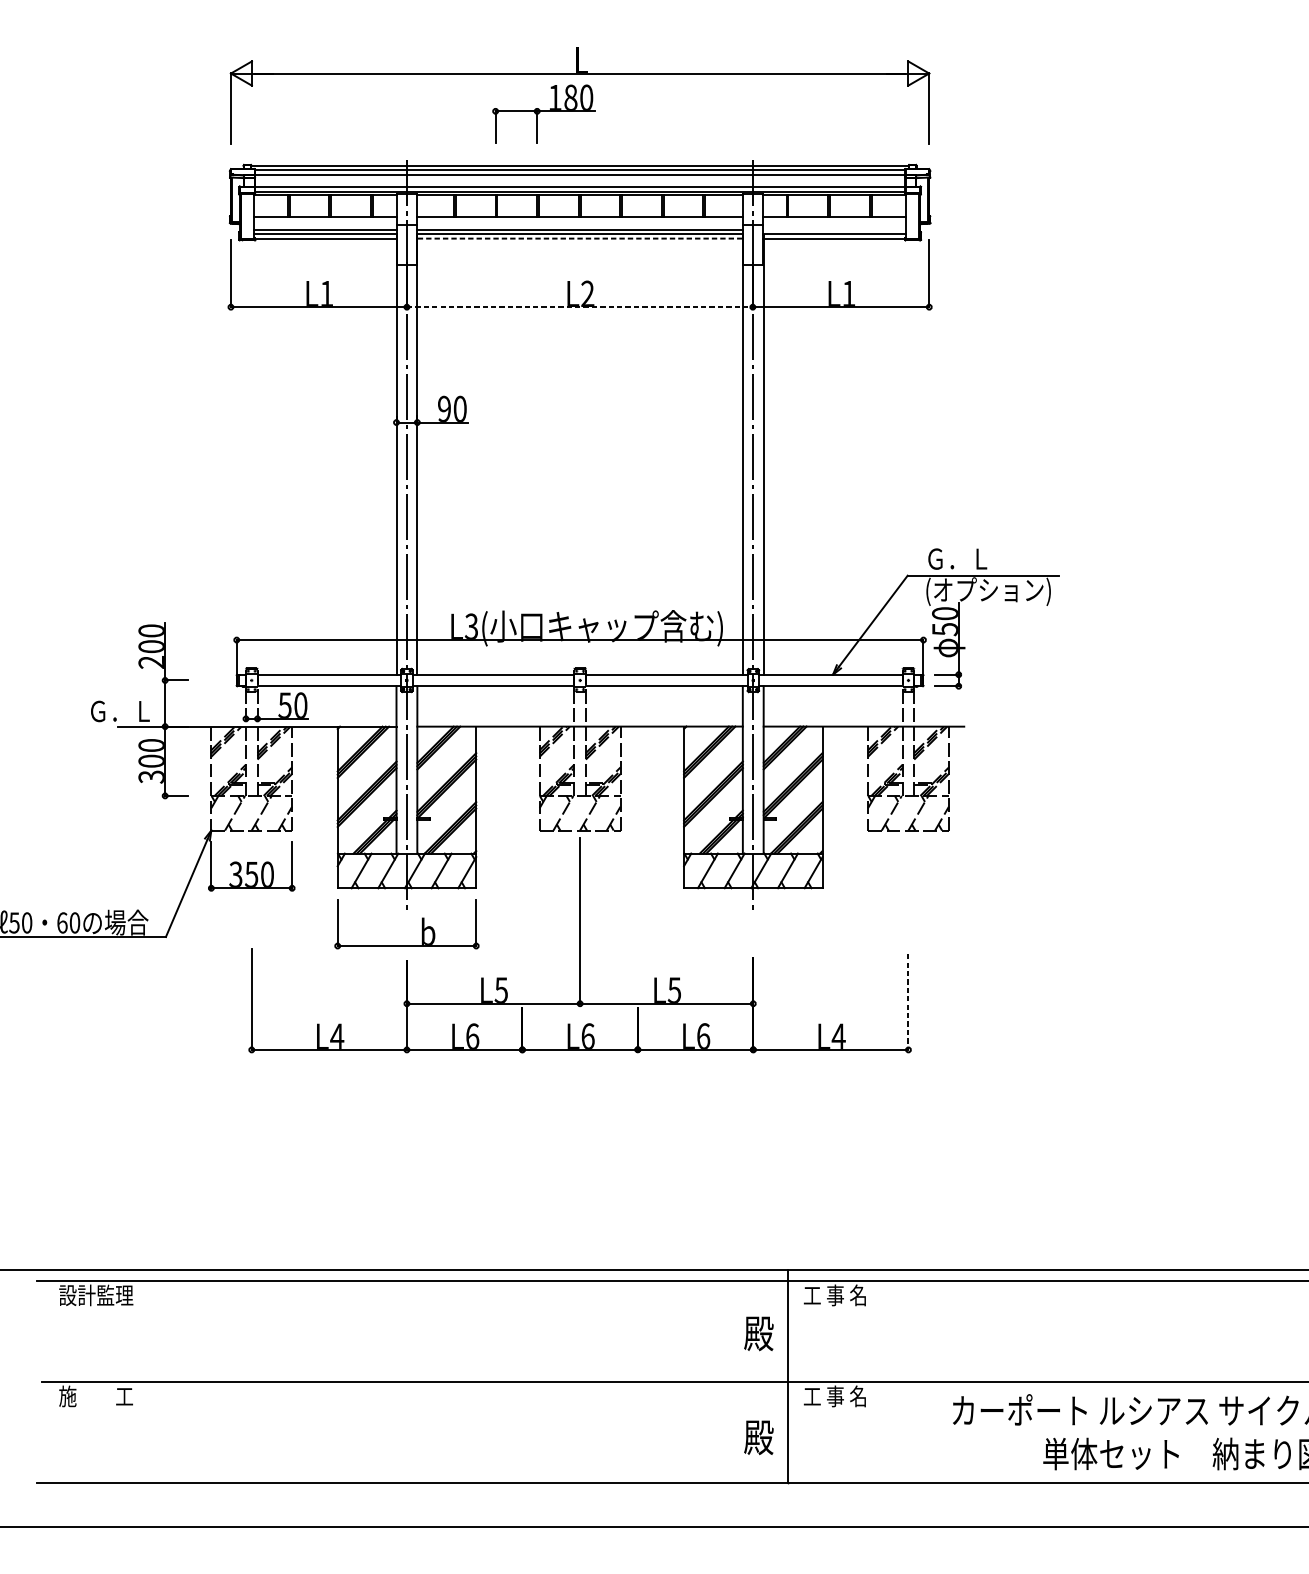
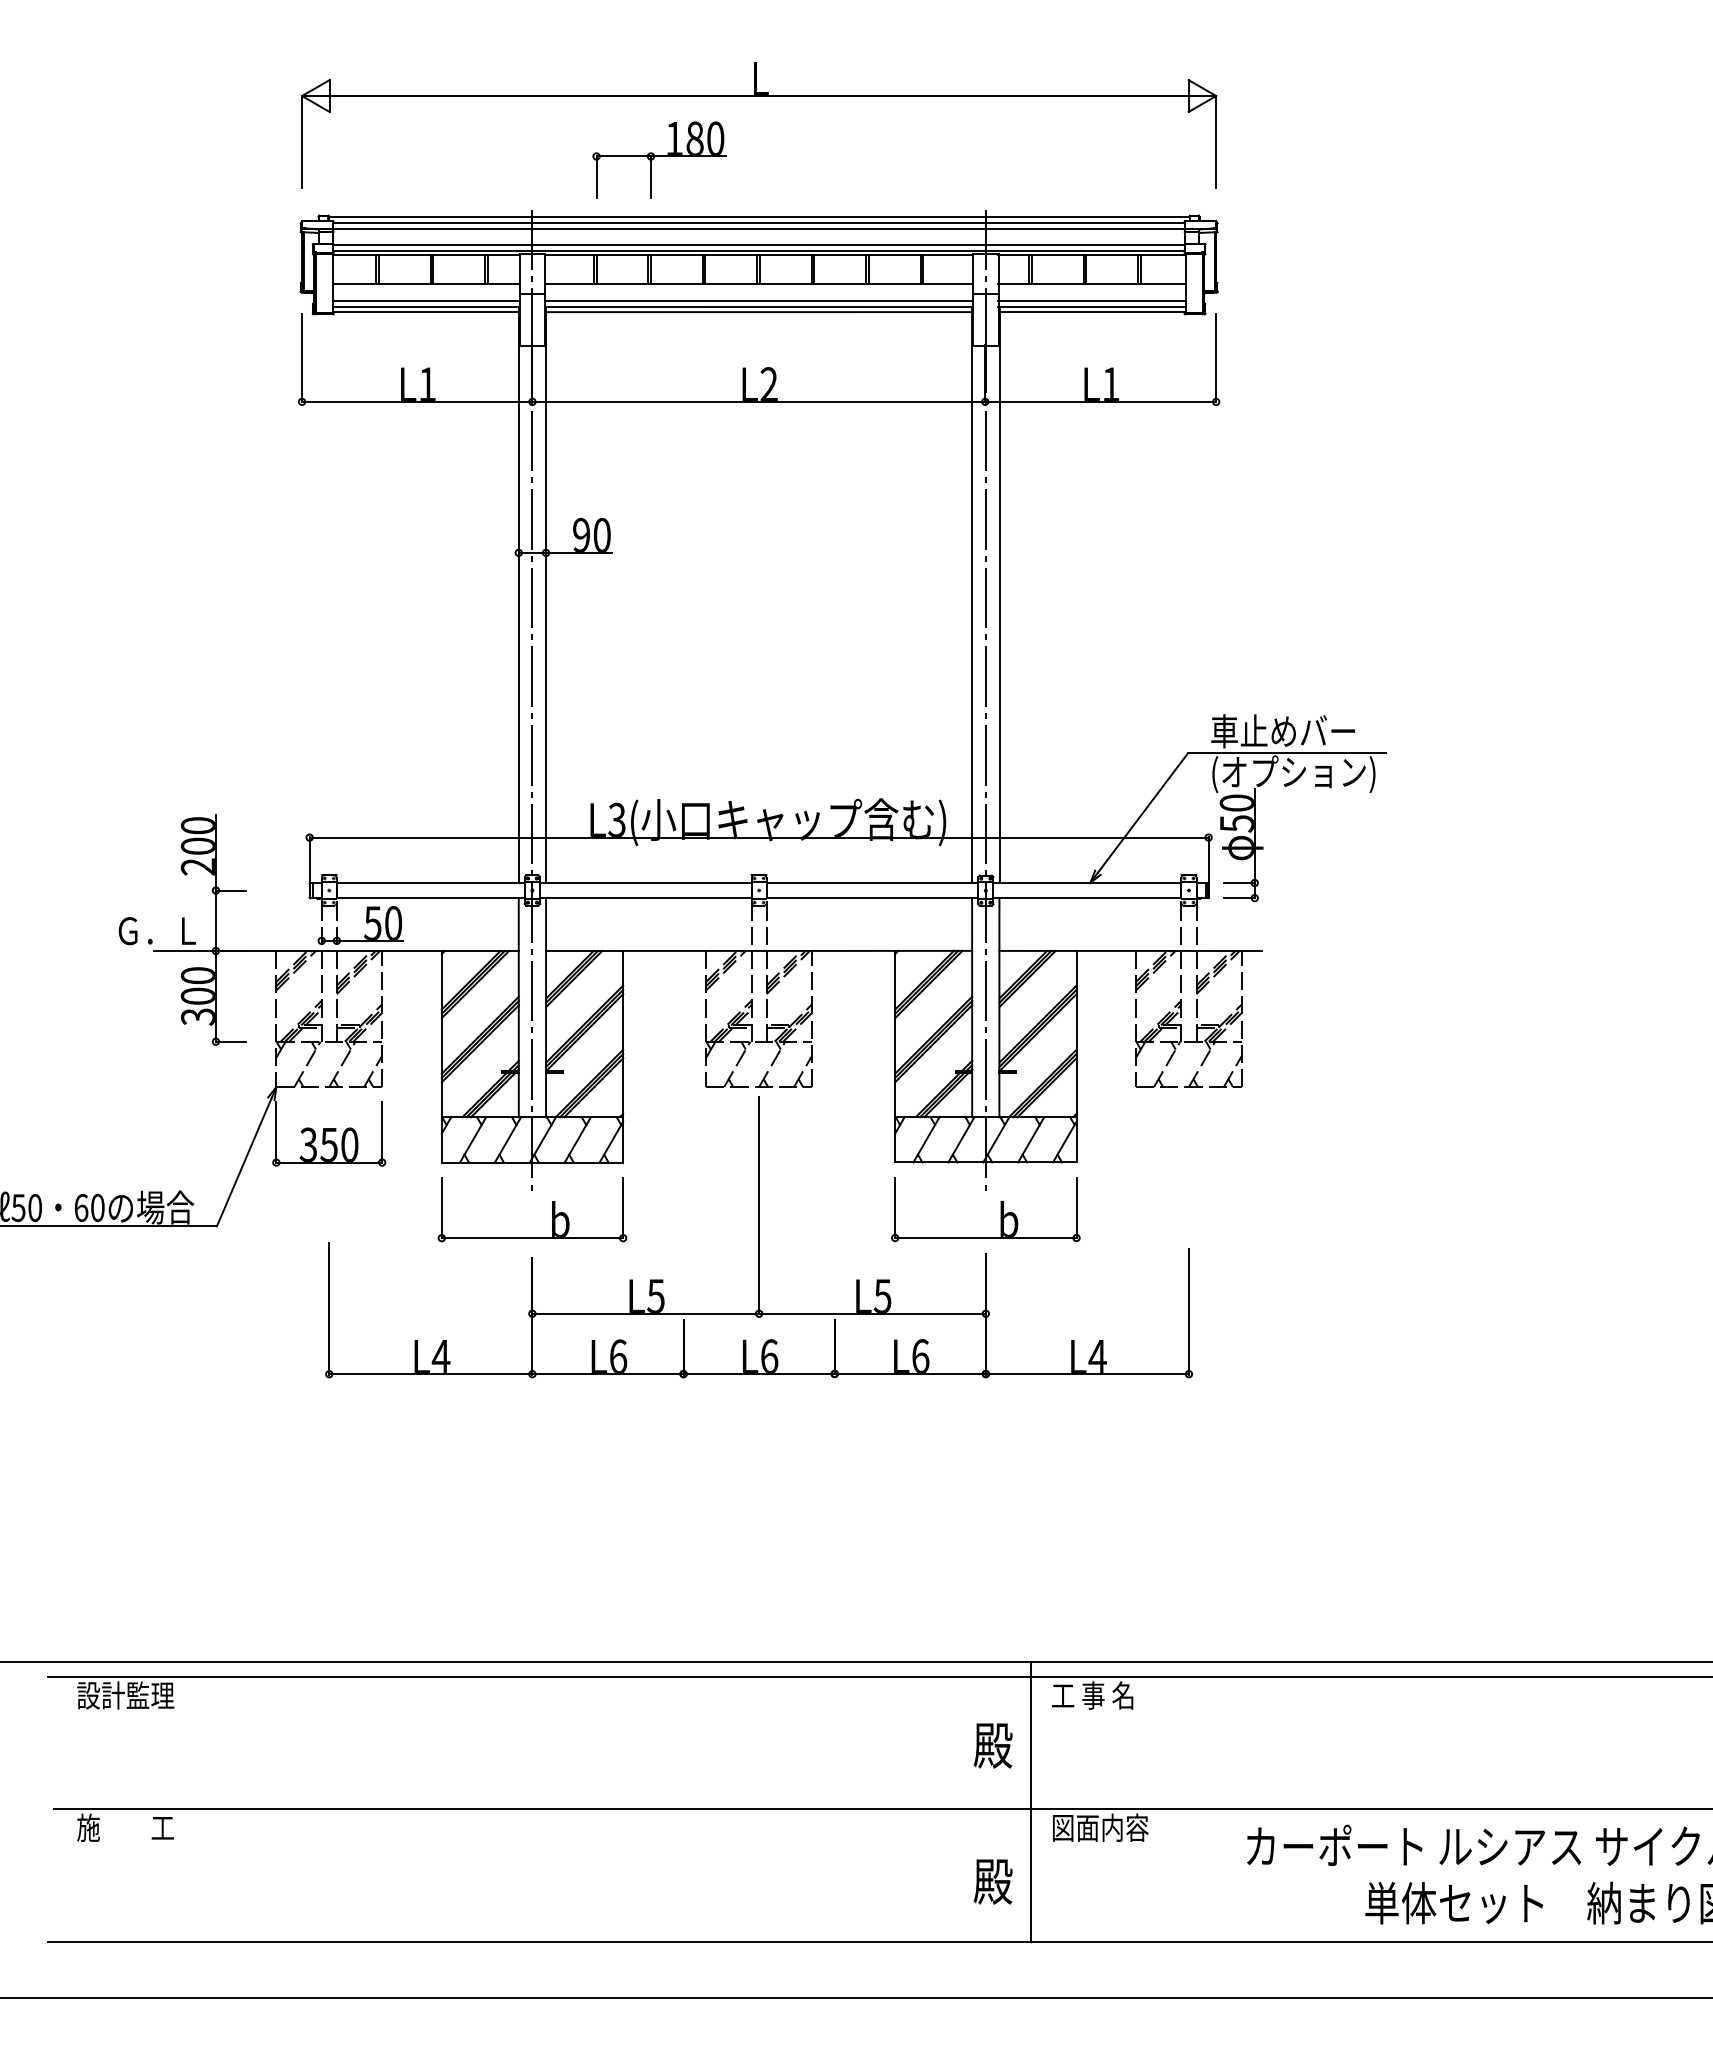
part: (543, 113) -> (659, 159), moved
line: (834, 229) -> (1091, 300), added
line: (579, 238) -> (758, 312), dashed -> solid
line: (580, 306) -> (759, 401), dashed -> solid
text: (979, 558) -> (1282, 731), Ｇ．Ｌ -> 車止めバー
part: (764, 924) -> (1000, 1209), added
line: (908, 1002) -> (1188, 1311), dashed -> solid
text: (840, 1396) -> (1100, 1827), 工 事 名 -> 図面内容

